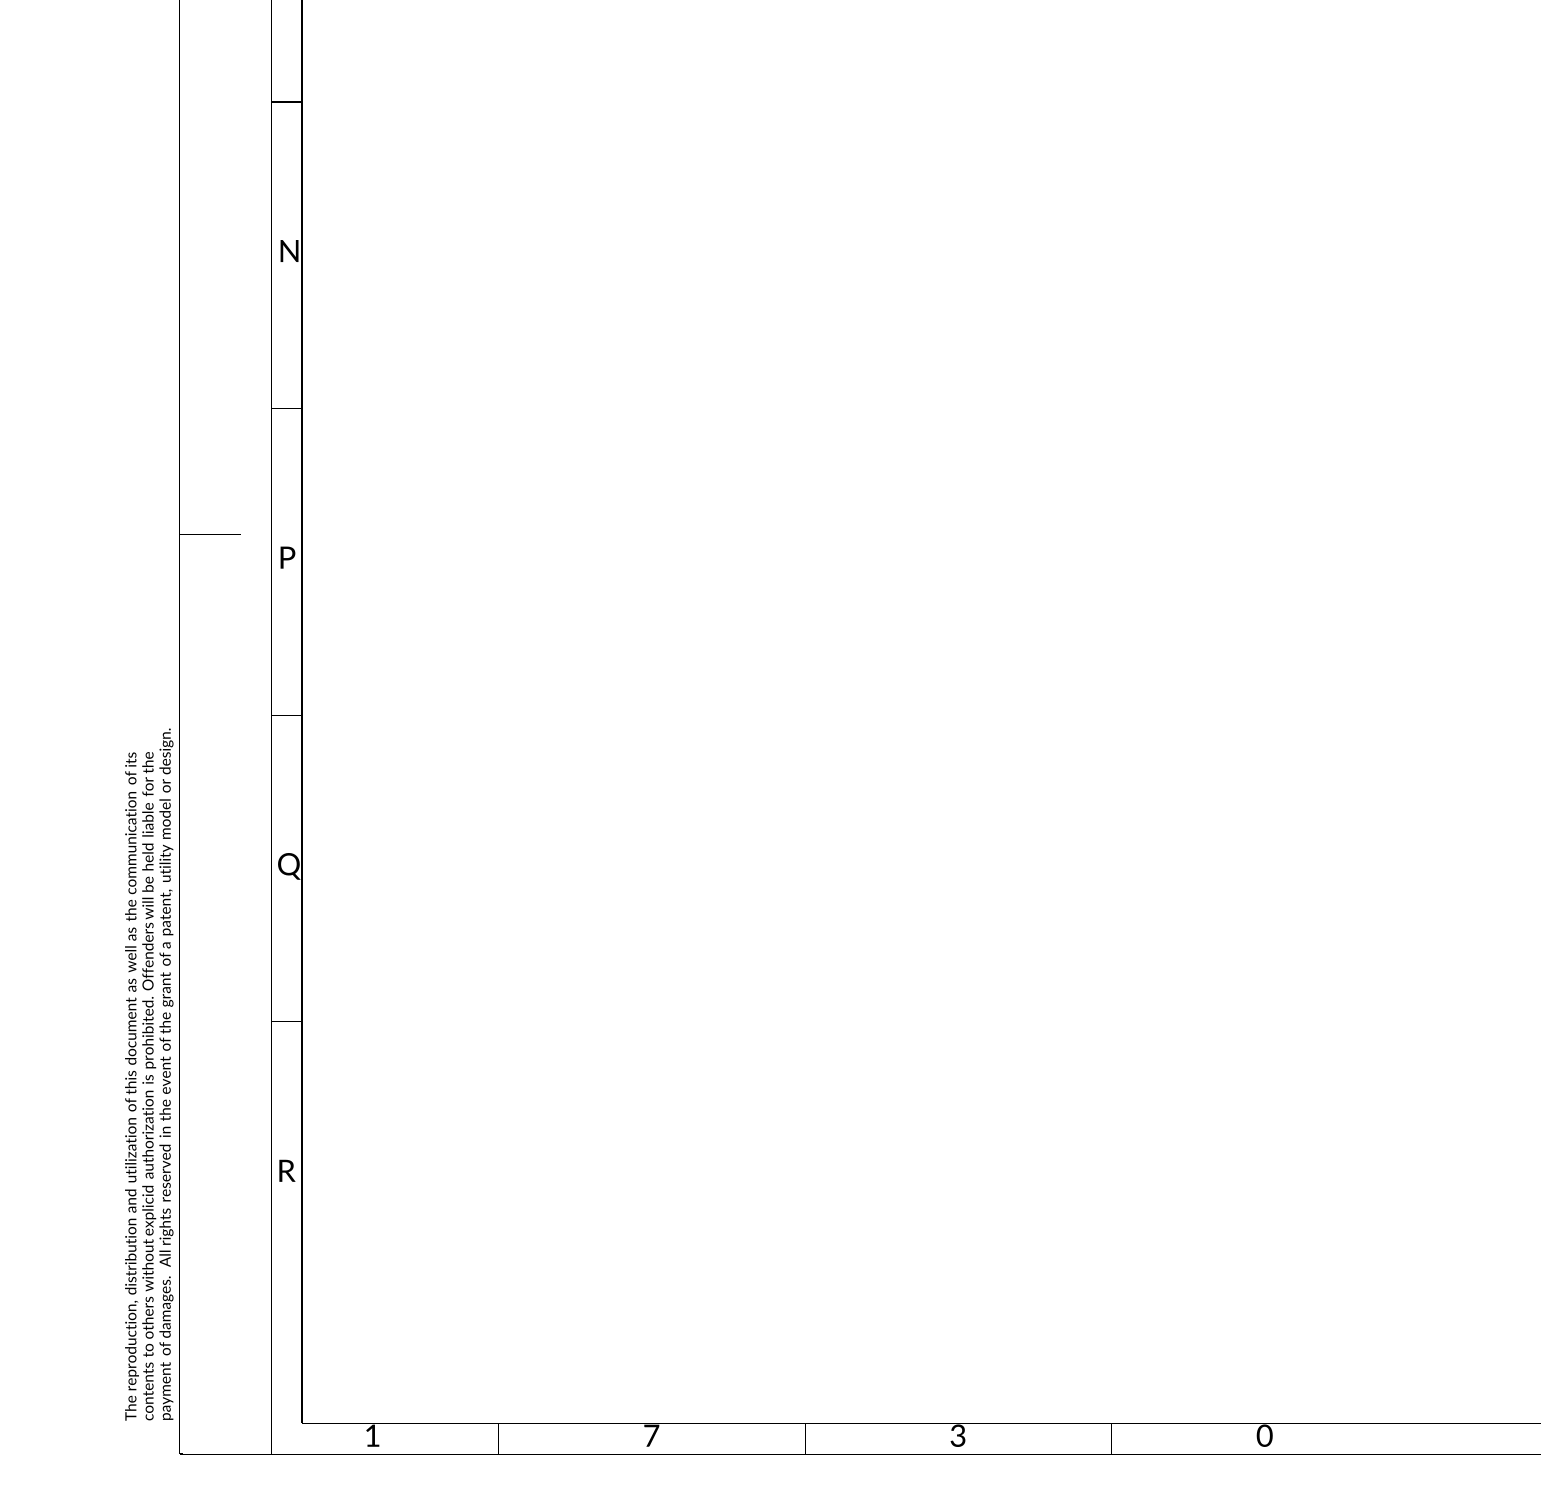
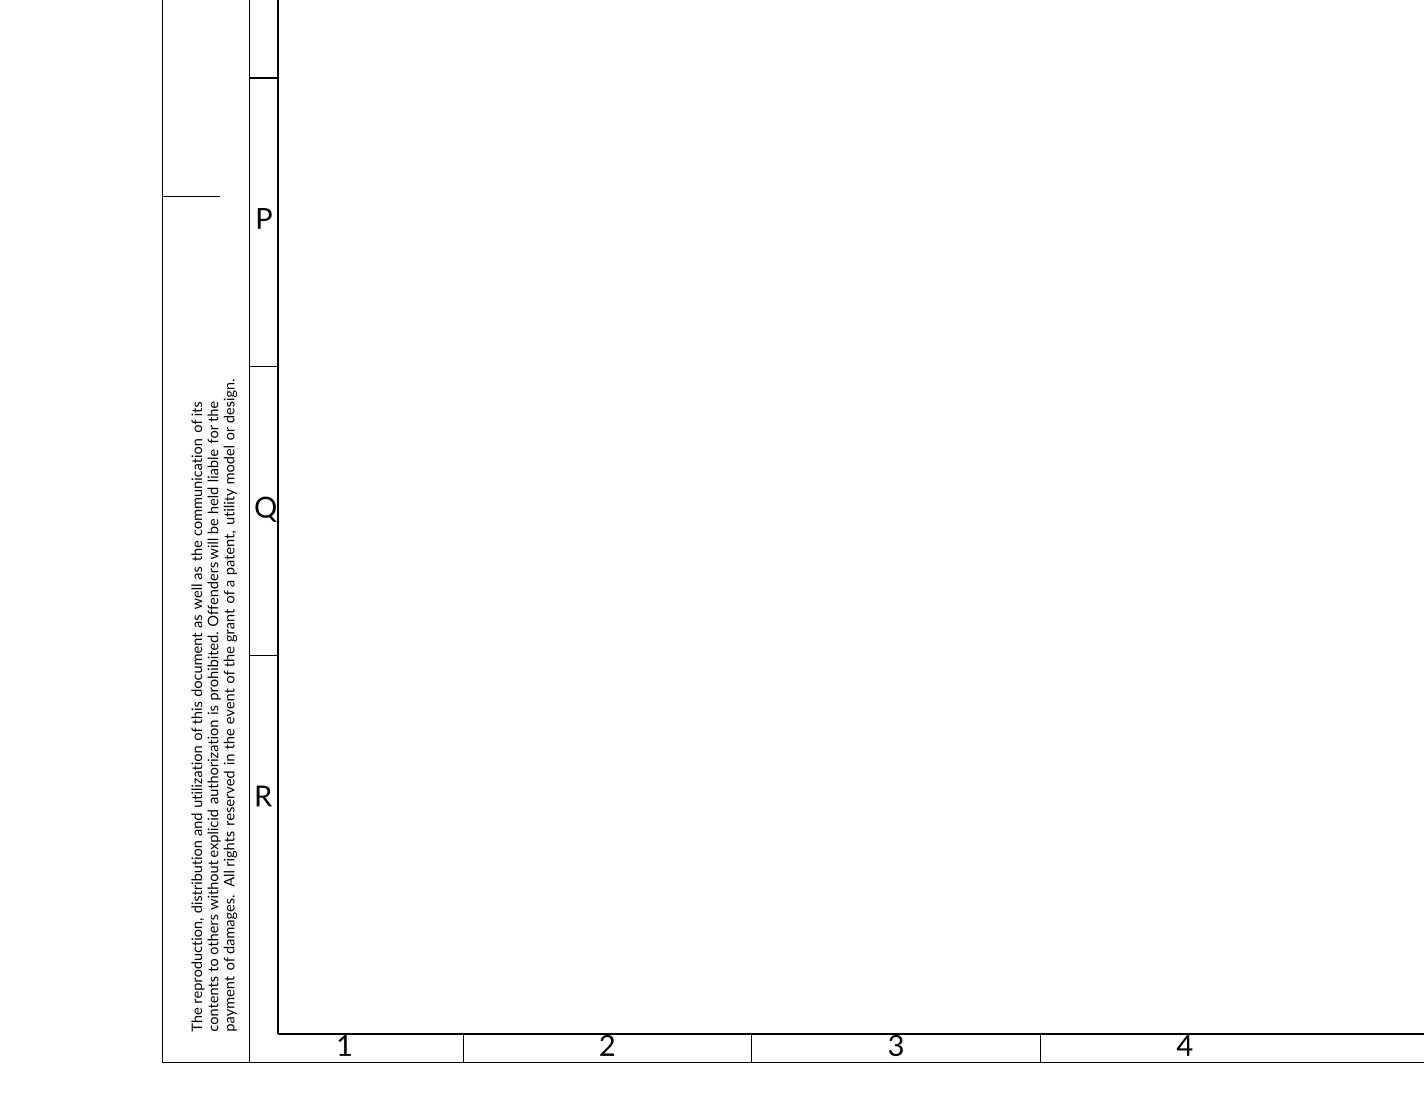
text: (149, 1074) -> (214, 705), moved
text: (651, 1435) -> (607, 1045), 7 -> 2
text: (1264, 1435) -> (1184, 1045), 0 -> 4

